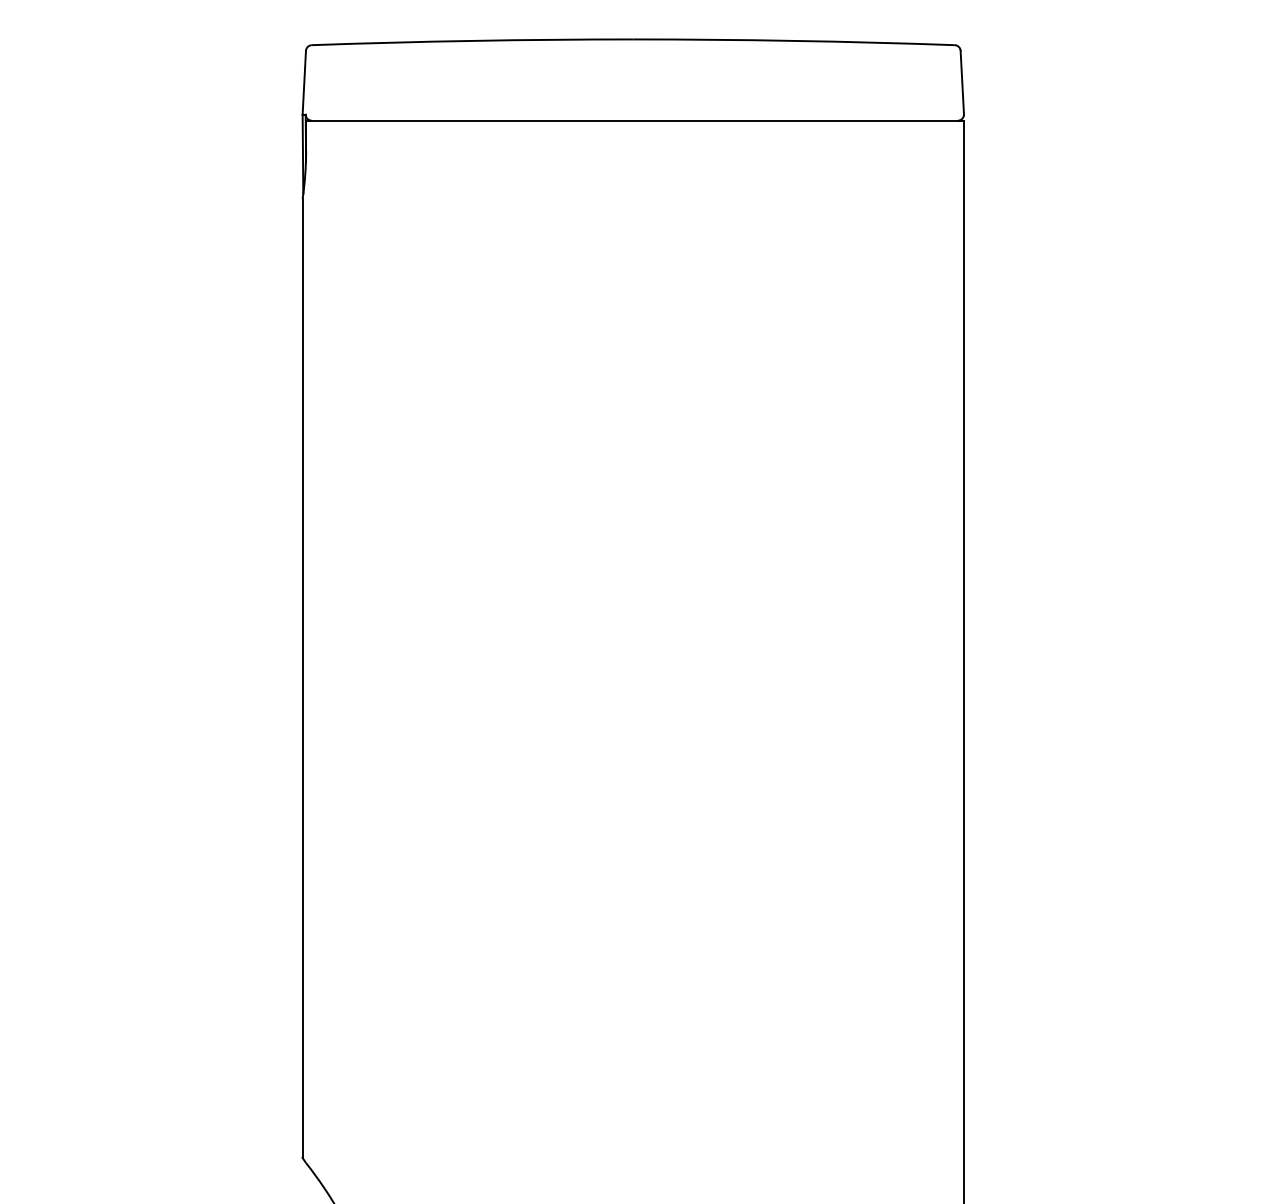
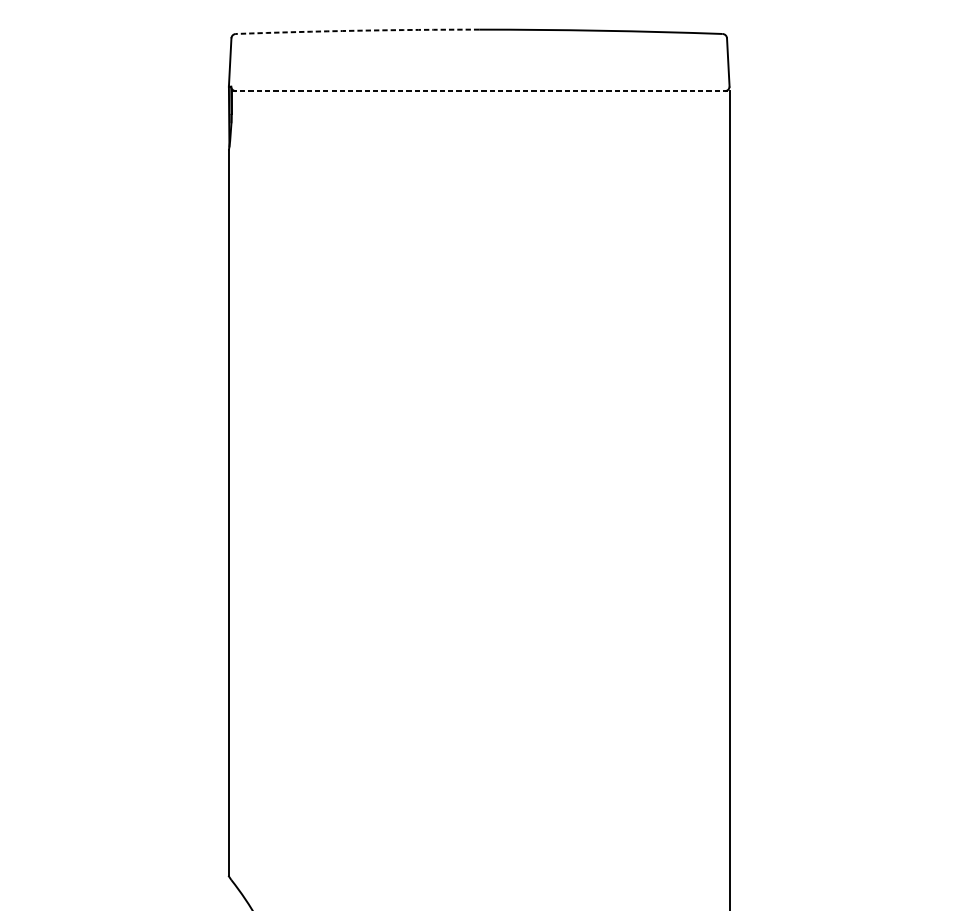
arc: (472, 40) -> (357, 30), solid -> dashed
line: (635, 120) -> (480, 91), solid -> dashed

